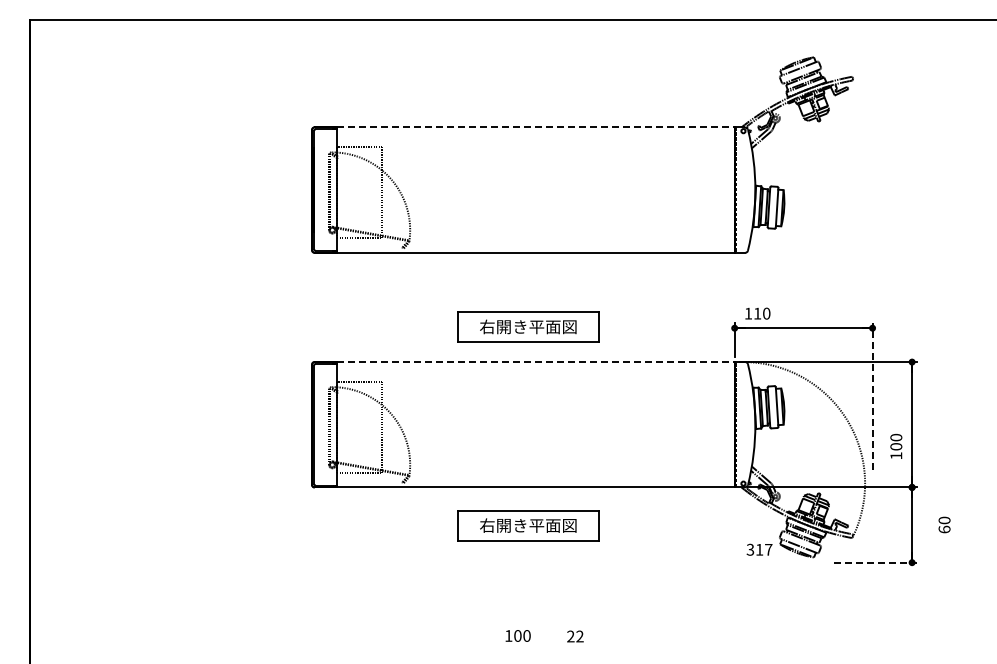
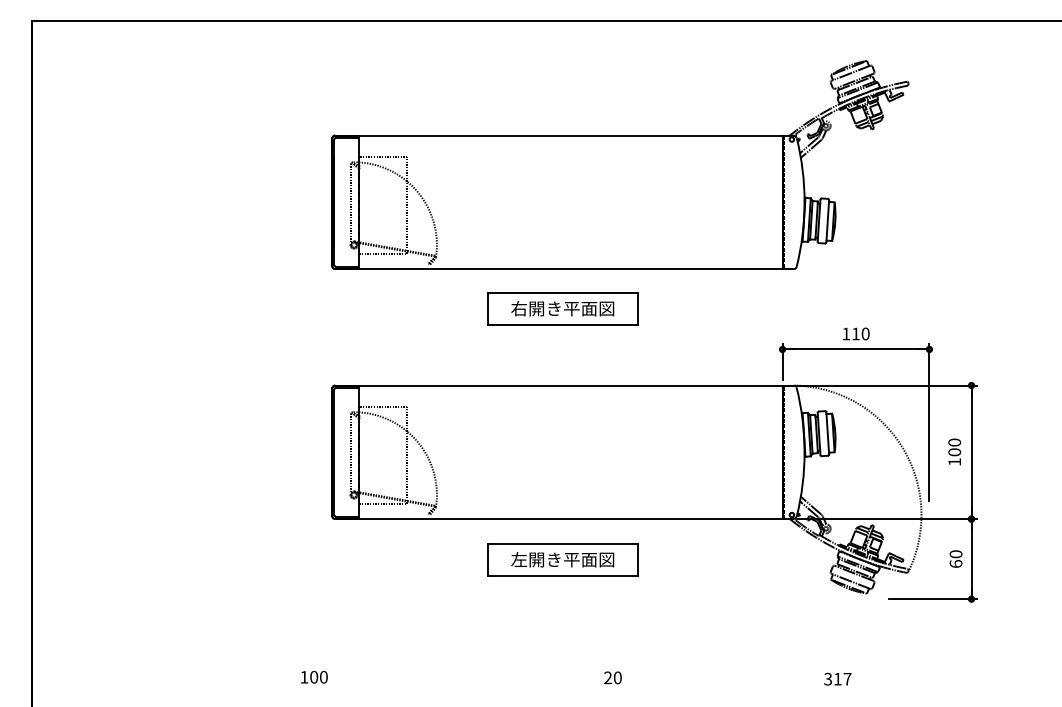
line: (535, 127) -> (570, 135), dashed -> solid
text: (757, 313) -> (855, 333), moved
part: (528, 326) -> (562, 308), moved
line: (535, 362) -> (570, 385), dashed -> solid
line: (872, 396) -> (929, 422), dashed -> solid
text: (896, 446) -> (954, 452), moved
text: (944, 524) -> (955, 558), moved
text: (487, 525) -> (519, 559), 右開き平面図 -> 左開き平面図
text: (759, 549) -> (837, 678), moved
line: (876, 562) -> (933, 599), dashed -> solid
text: (517, 635) -> (313, 676), moved
text: (579, 636) -> (617, 677), 22 -> 20

